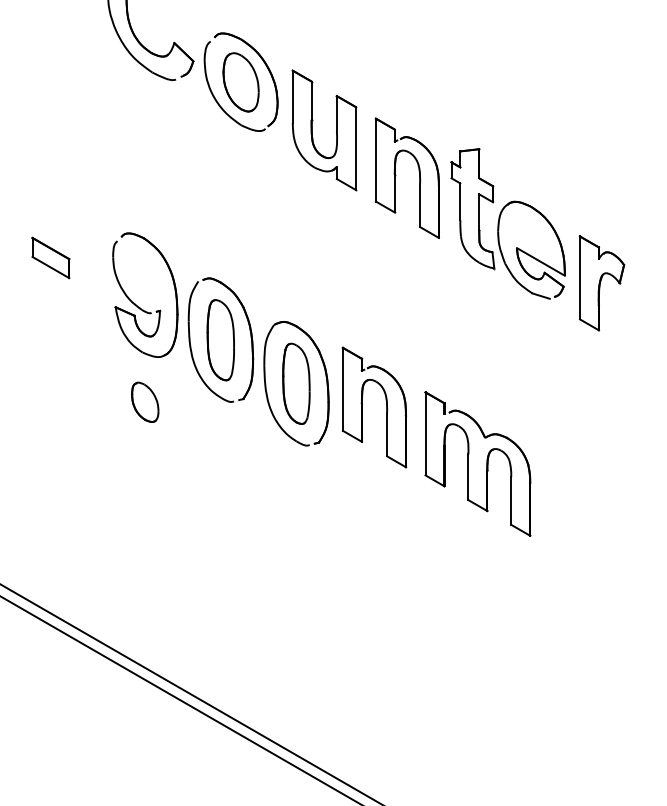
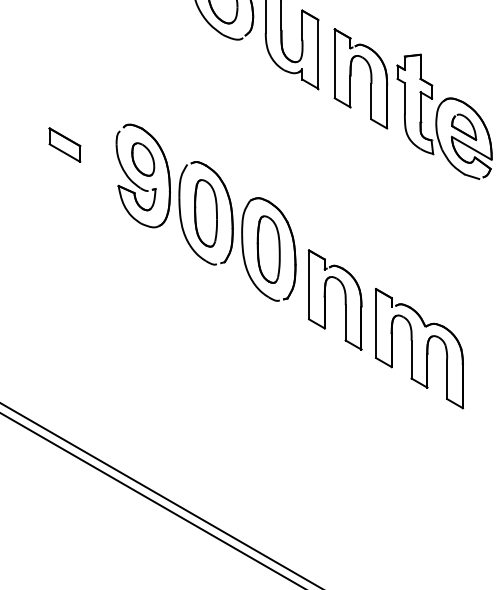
part: (531, 236) -> (463, 127), added
part: (145, 401) -> (143, 158), moved
part: (362, 407) -> (325, 299), moved
part: (468, 463) -> (411, 348), moved

